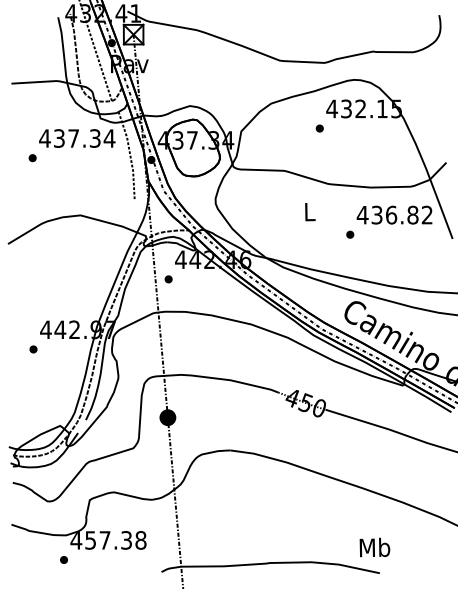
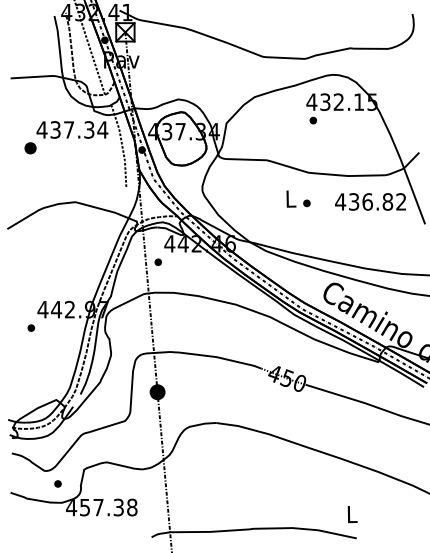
part: (319, 128) -> (313, 120), moved
part: (32, 158) -> (30, 148), size x1.6
part: (349, 234) -> (306, 203), moved
text: (374, 547) -> (351, 514), Mb -> L
part: (63, 559) -> (57, 483), moved

